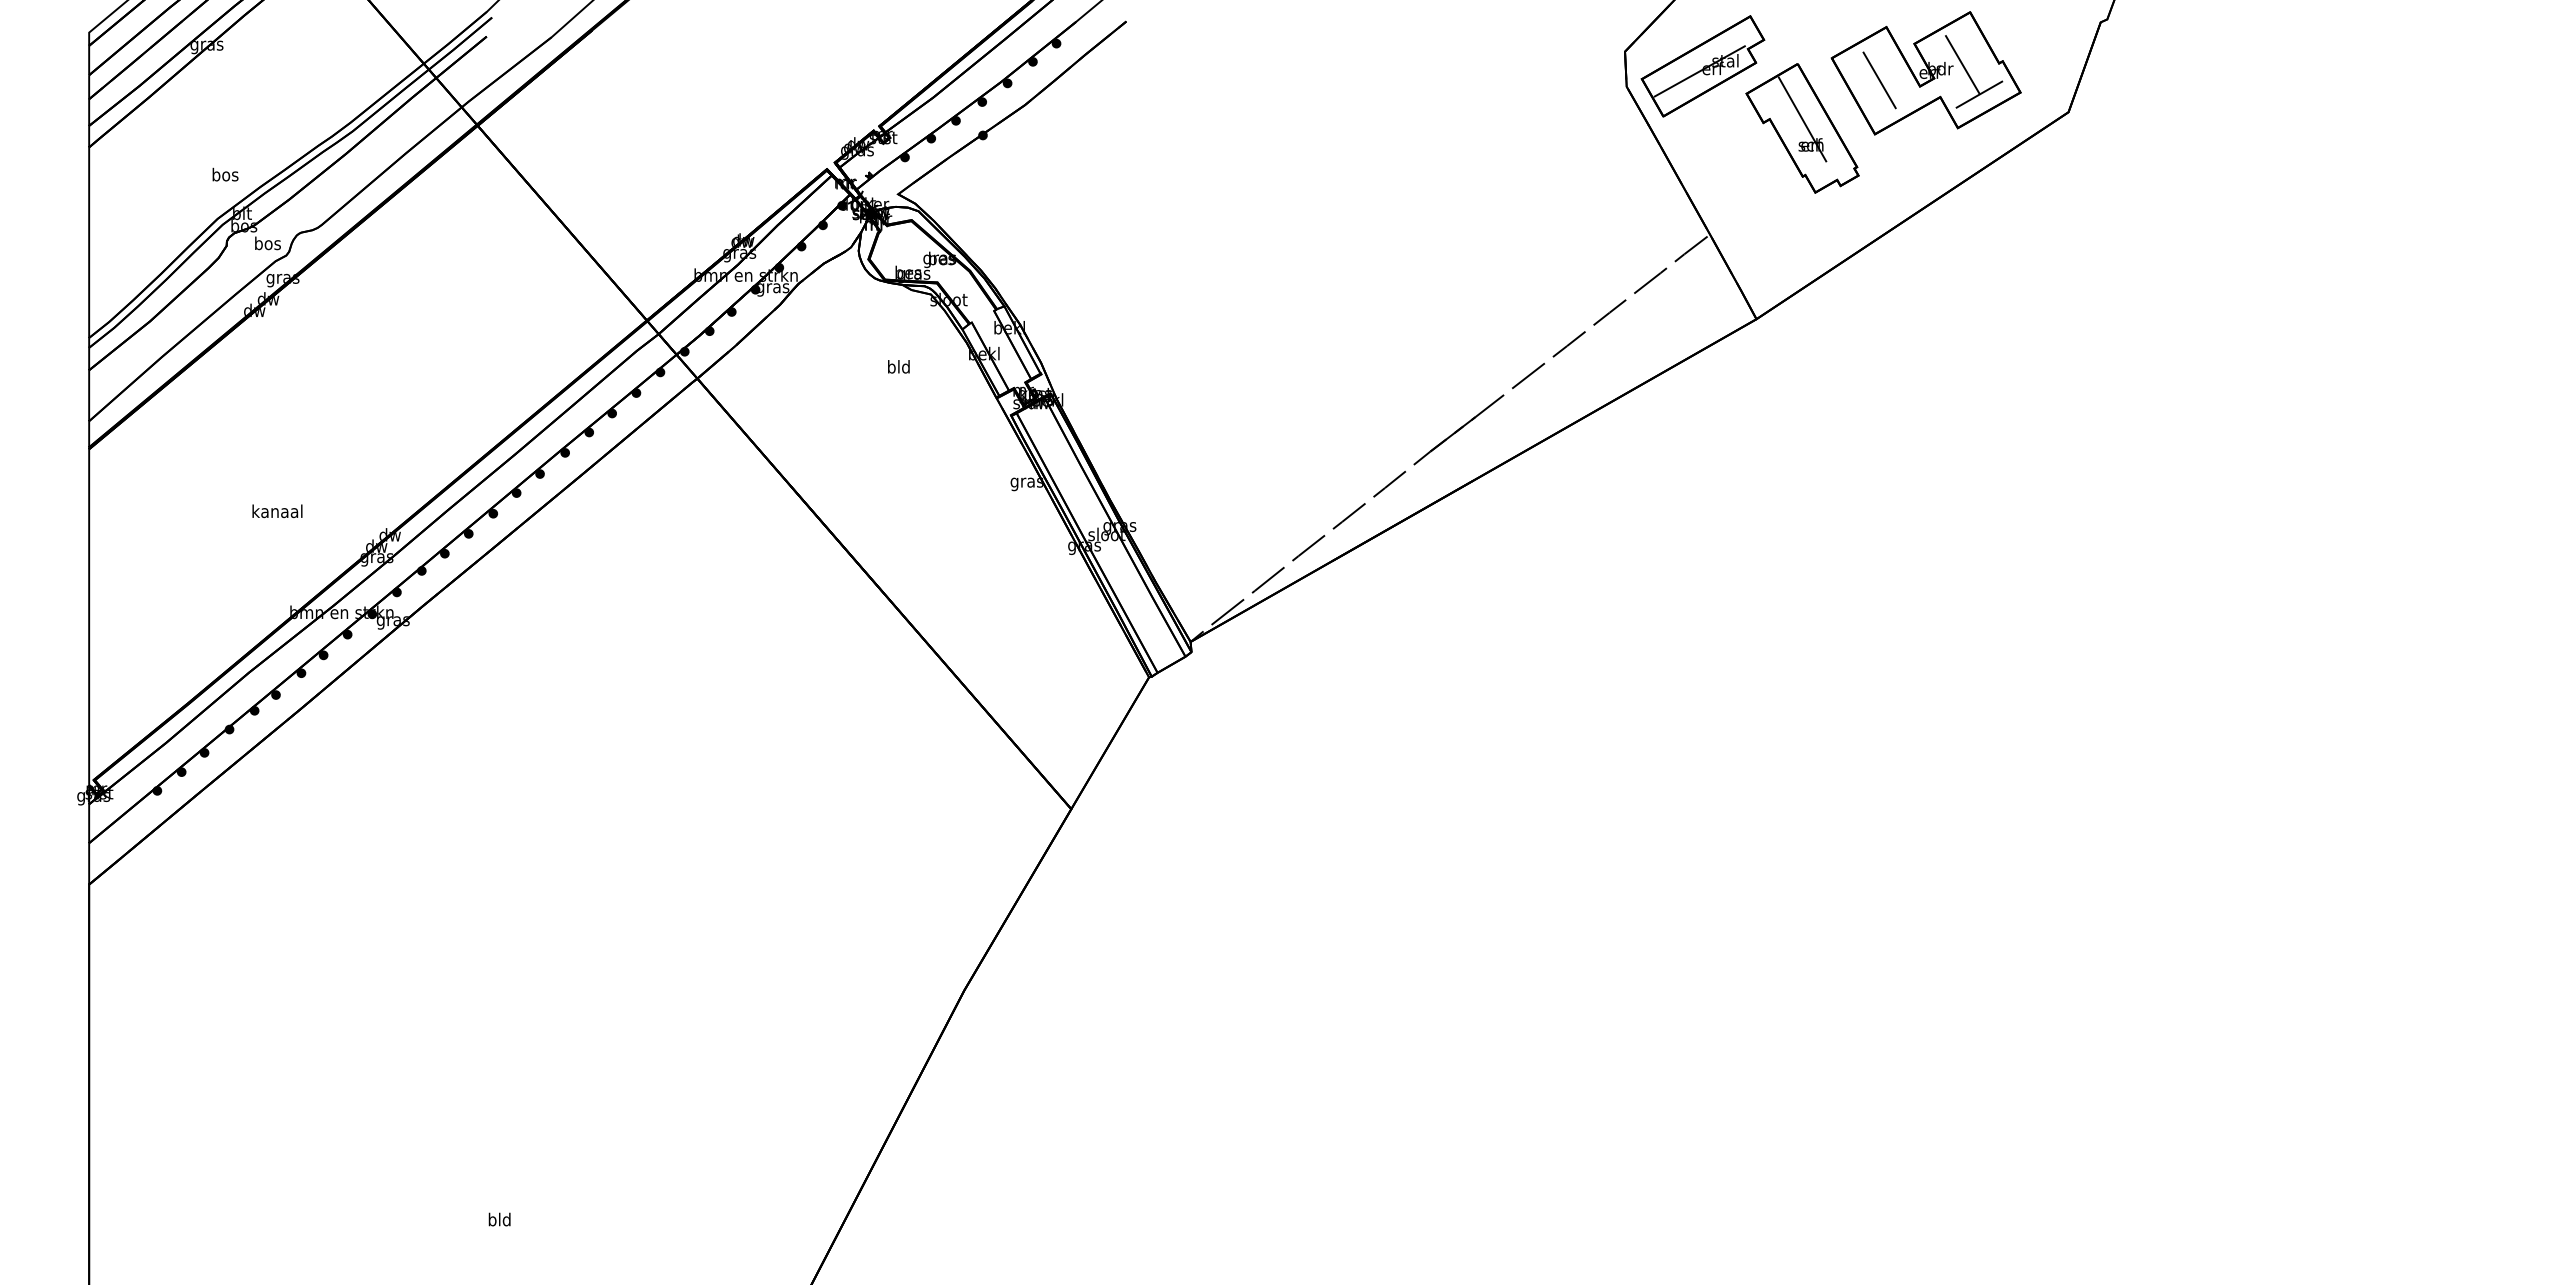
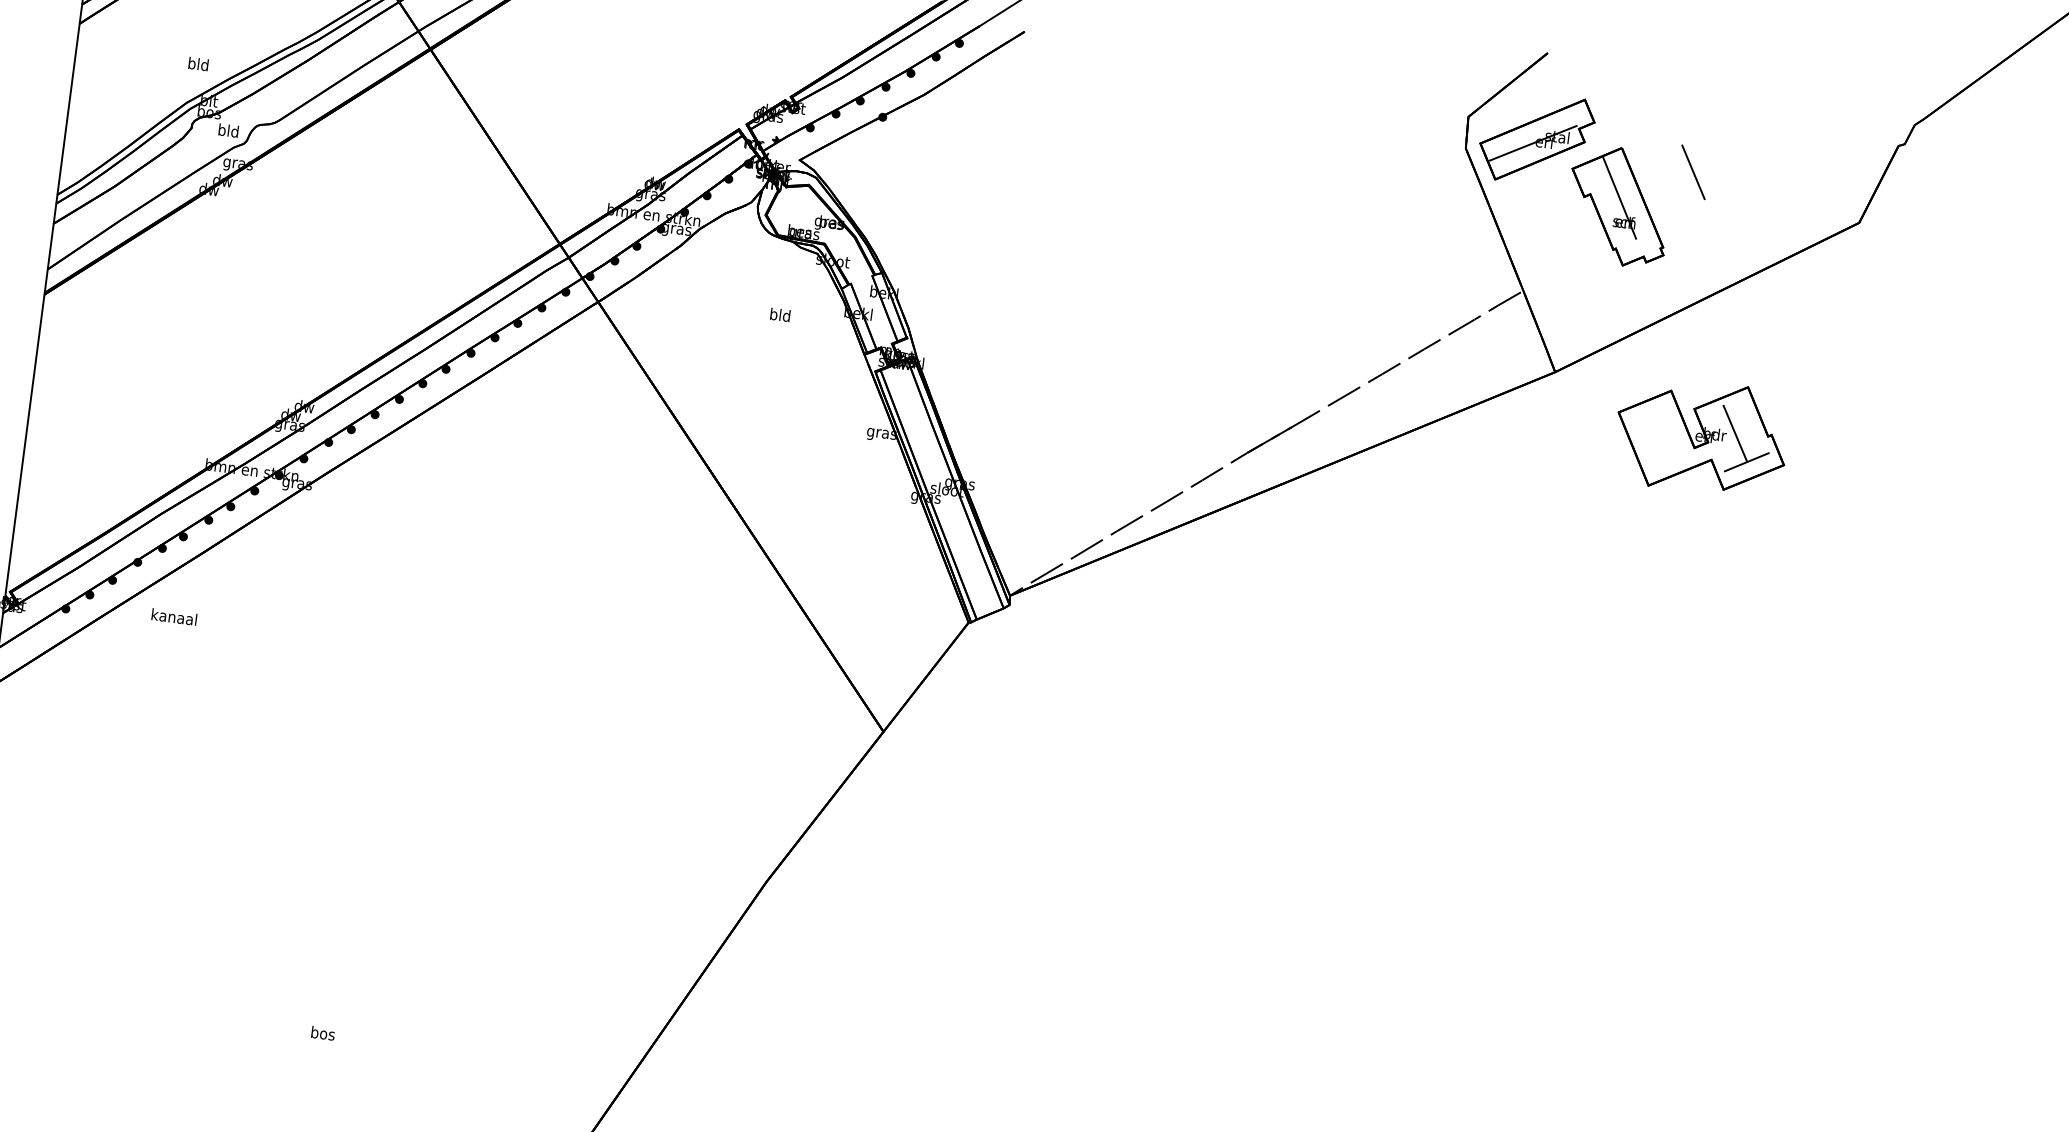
part: (1925, 73) -> (1700, 436), moved
text: (225, 174) -> (198, 64), bos -> bld
text: (267, 243) -> (228, 130), bos -> bld
text: (277, 511) -> (174, 617), moved
text: (499, 1219) -> (322, 1033), bld -> bos

